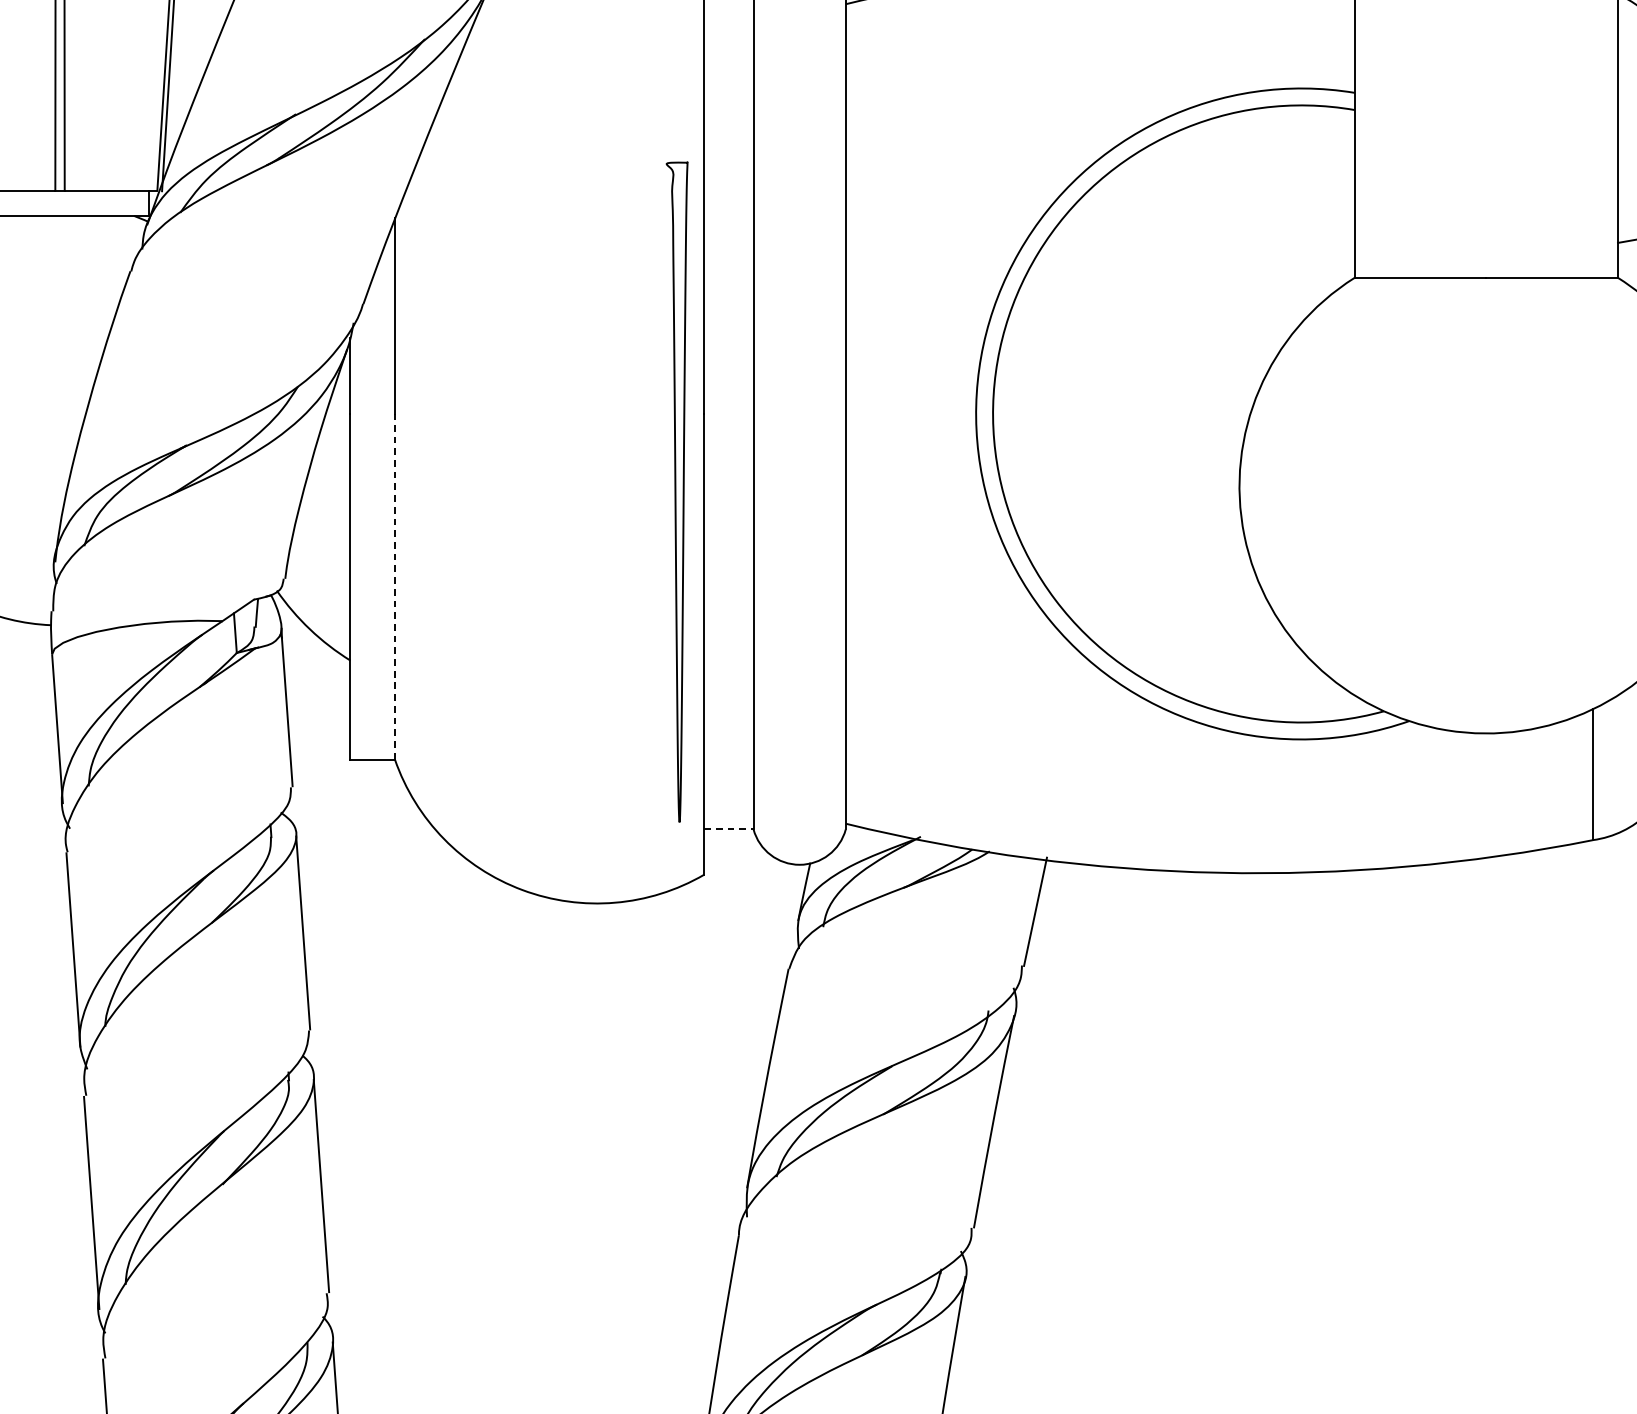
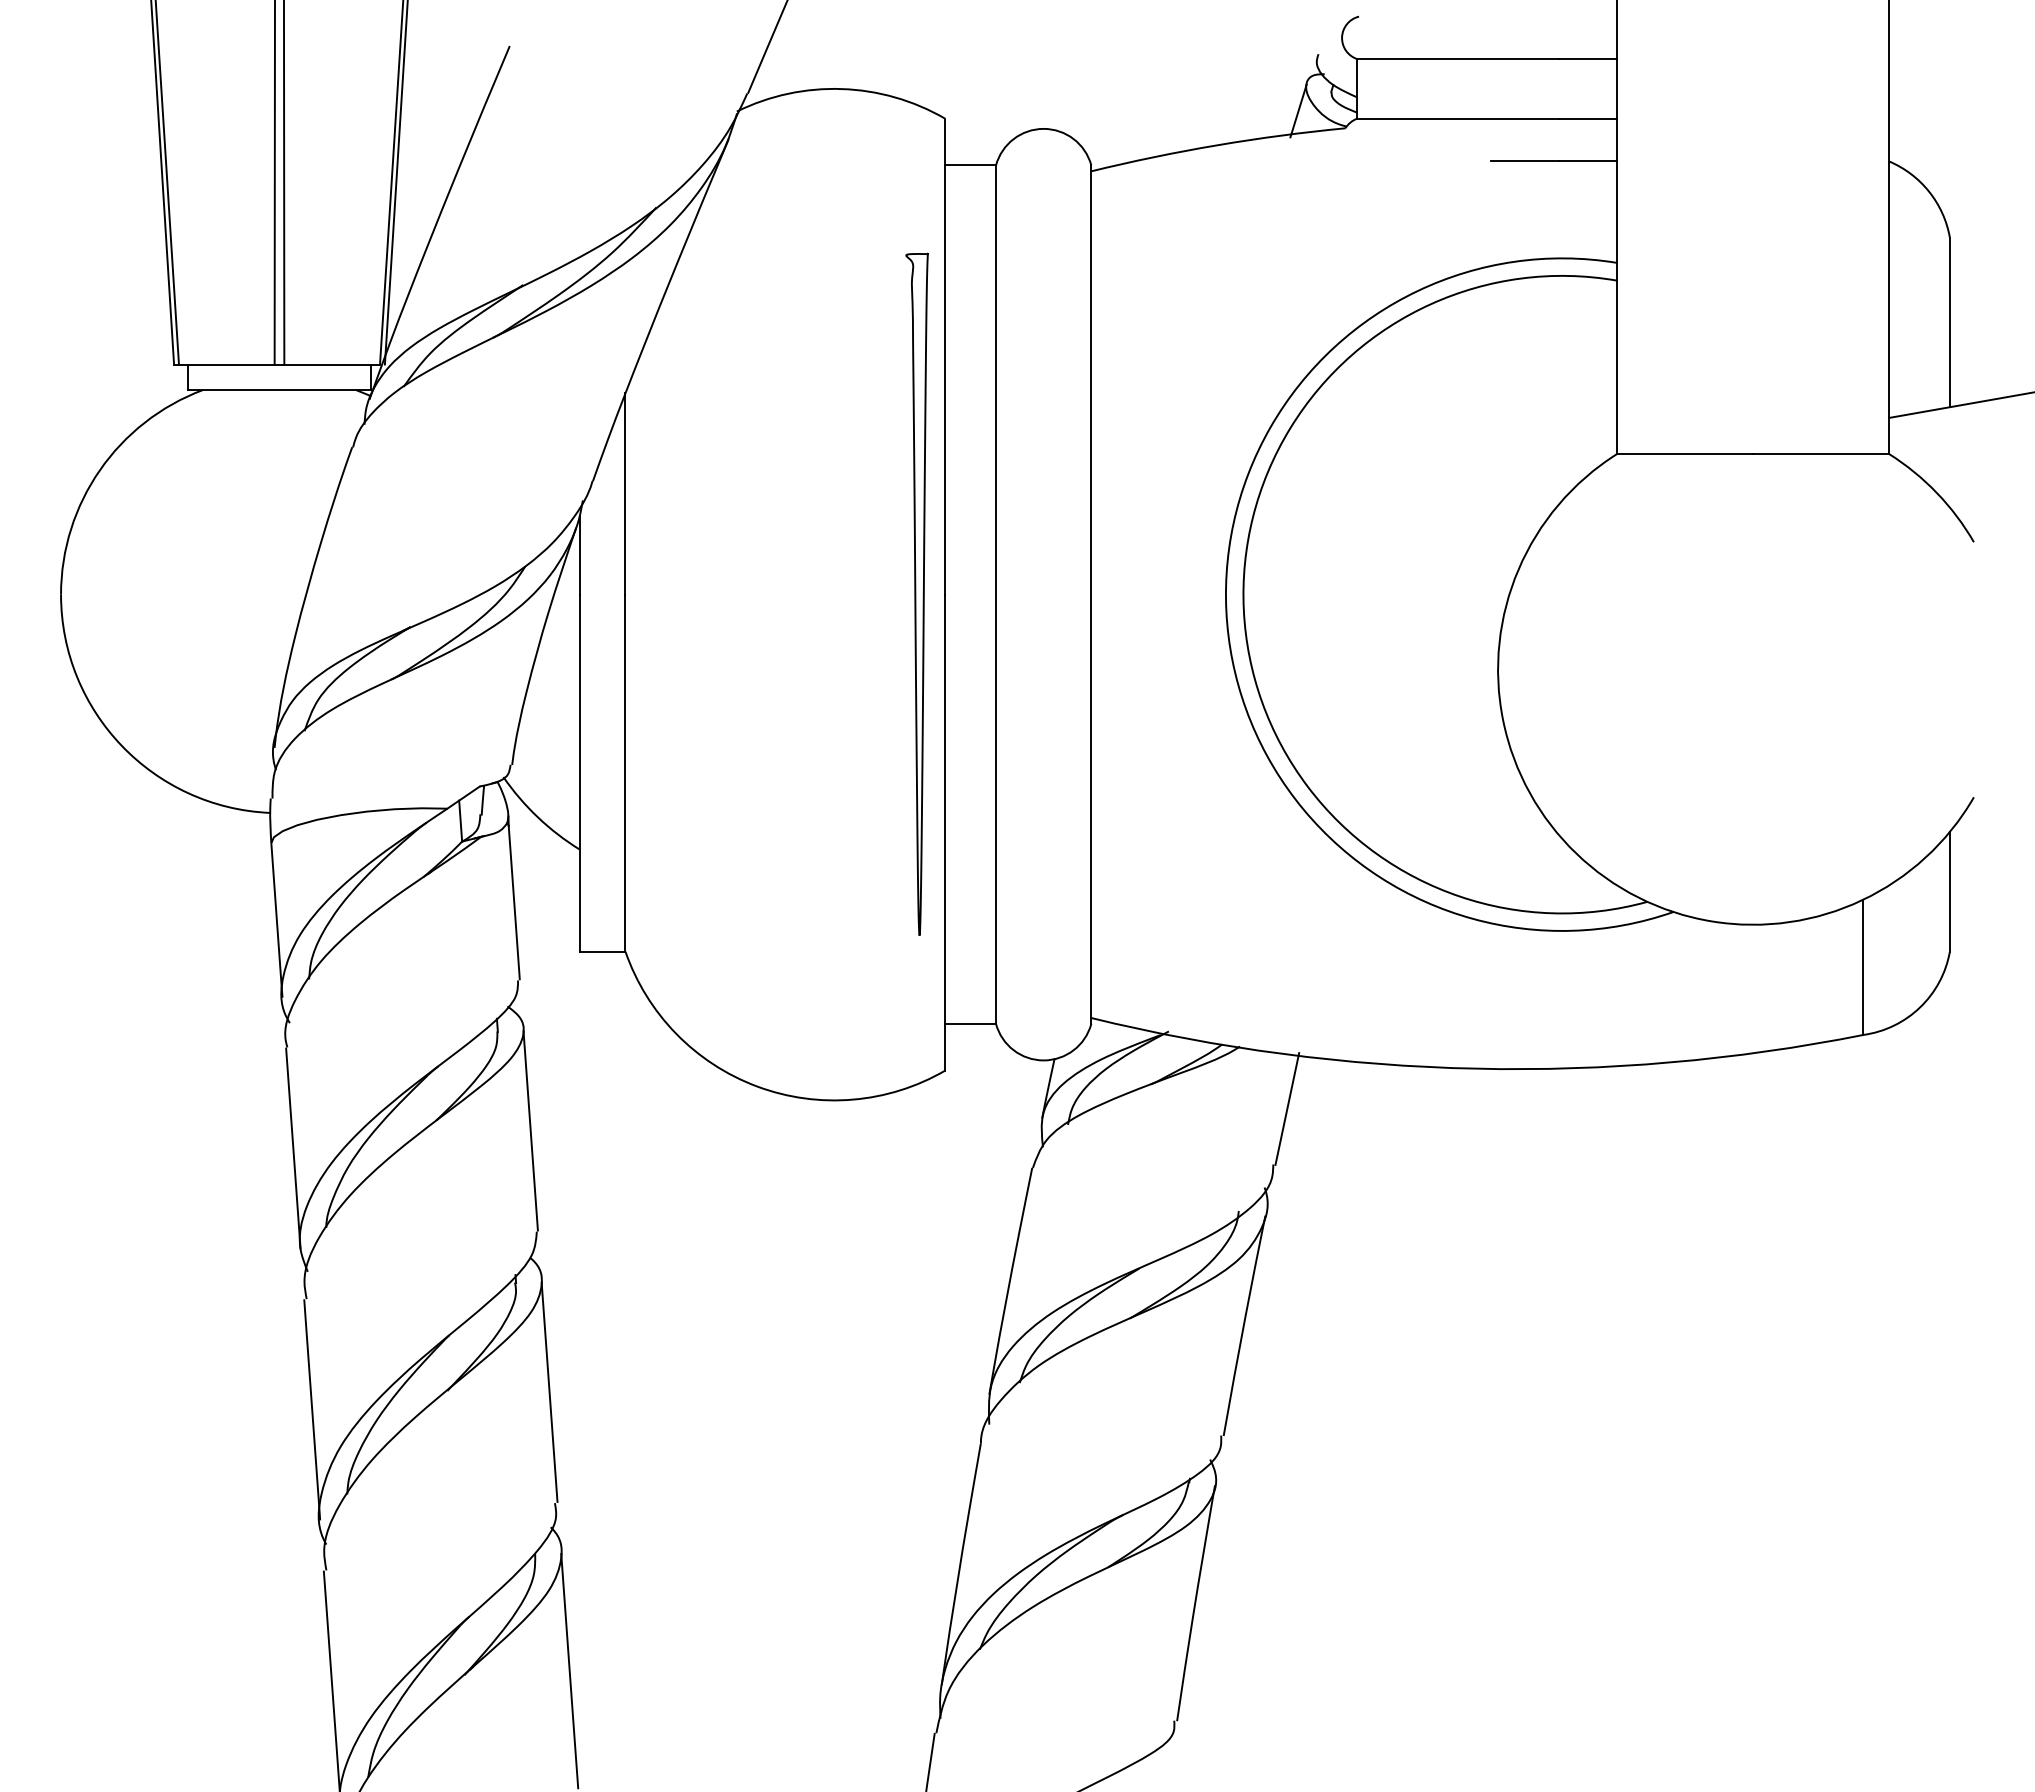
curve: (676, 491) -> (916, 593), moved
line: (394, 587) -> (625, 773), dashed -> solid
line: (728, 829) -> (970, 1023), dashed -> solid

